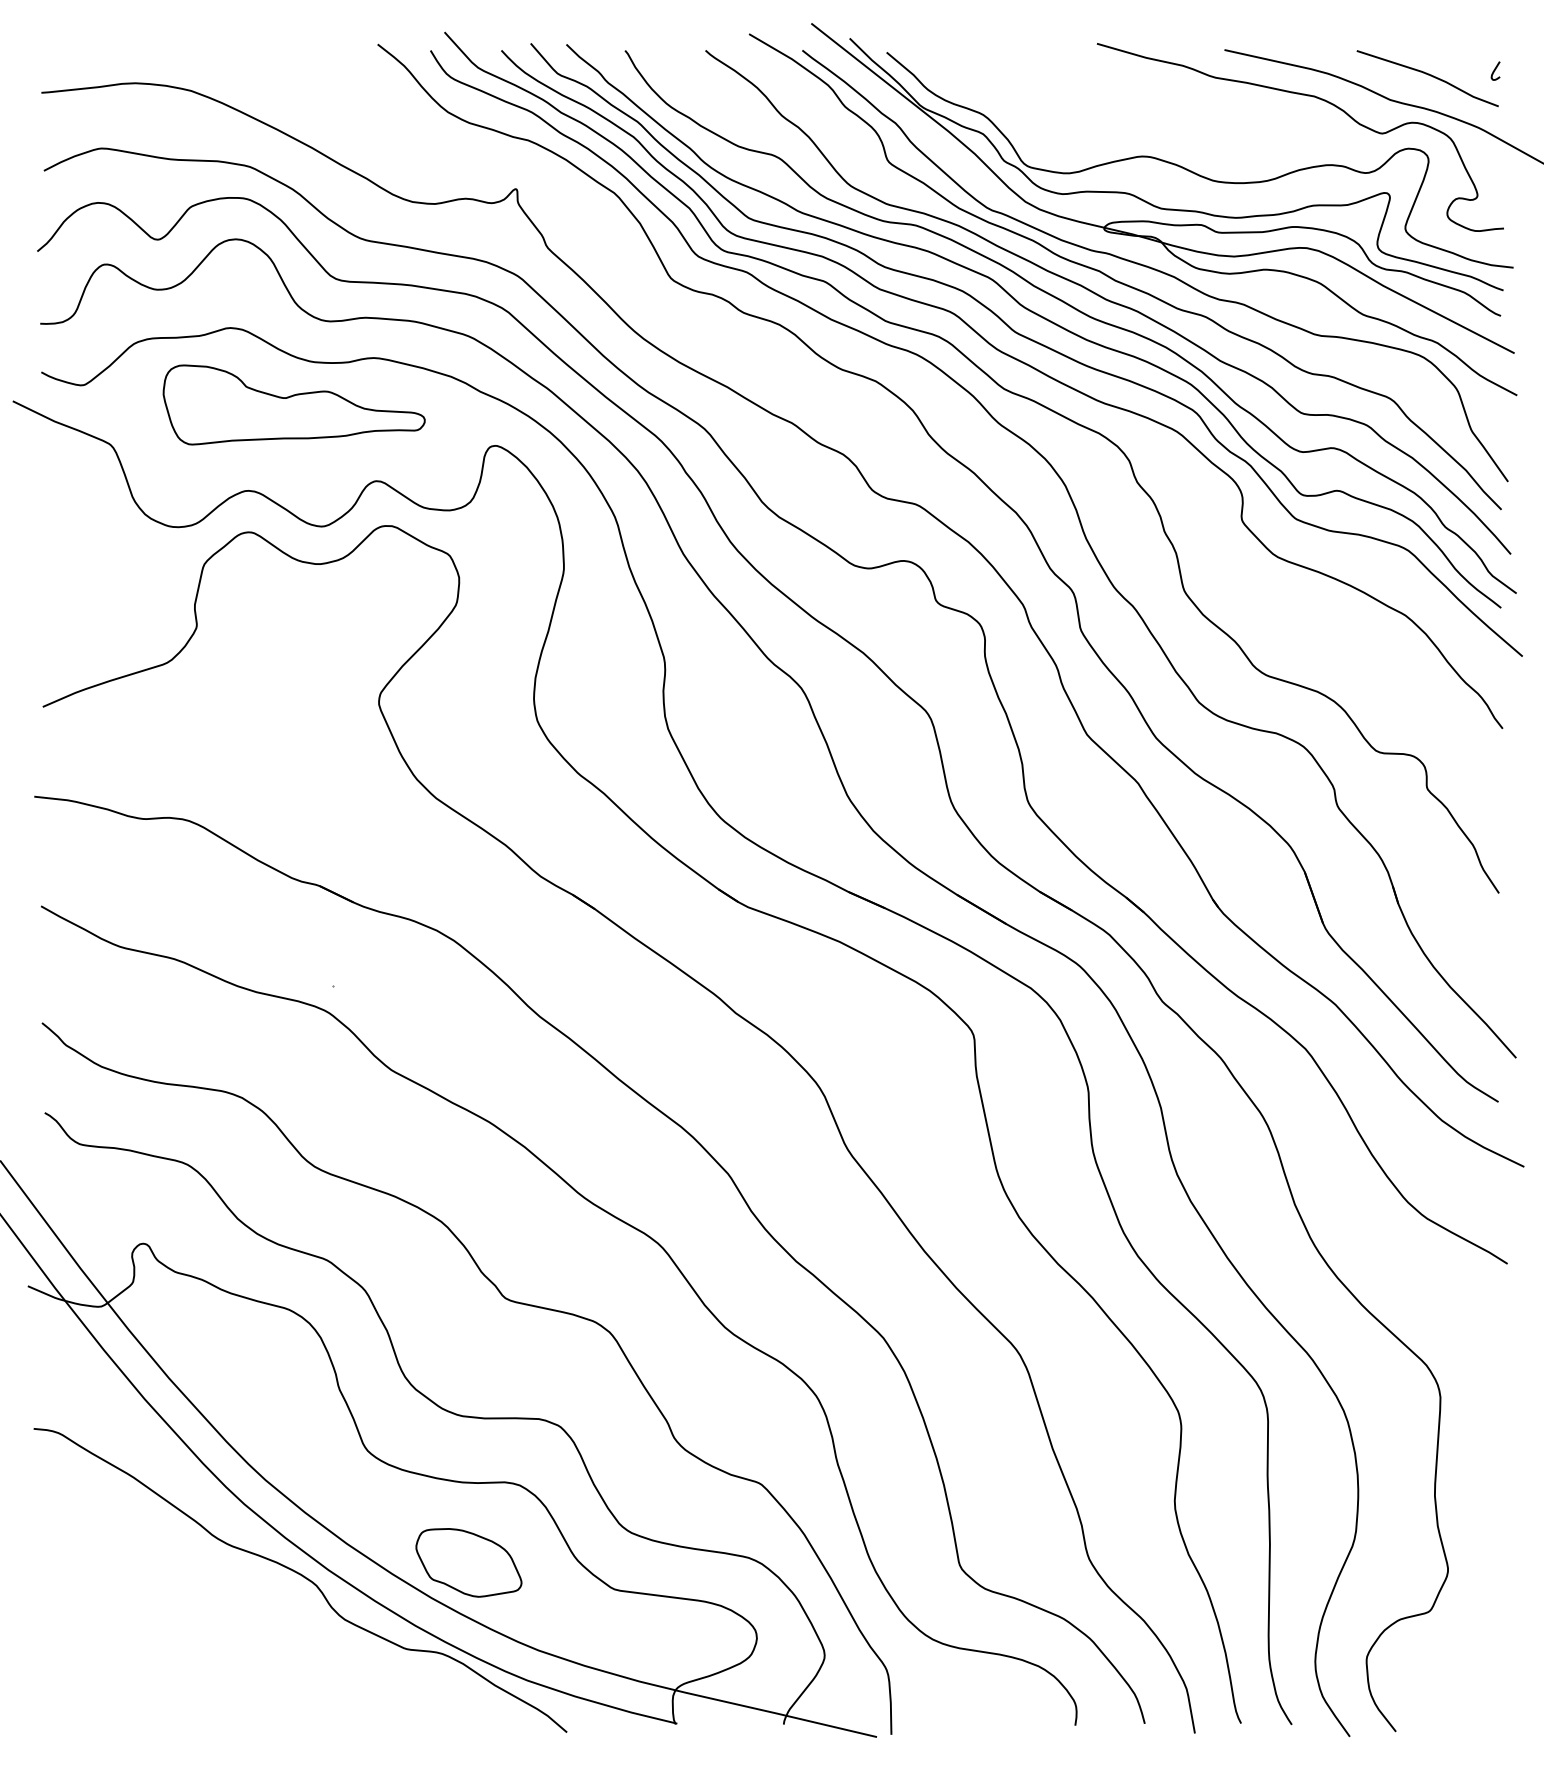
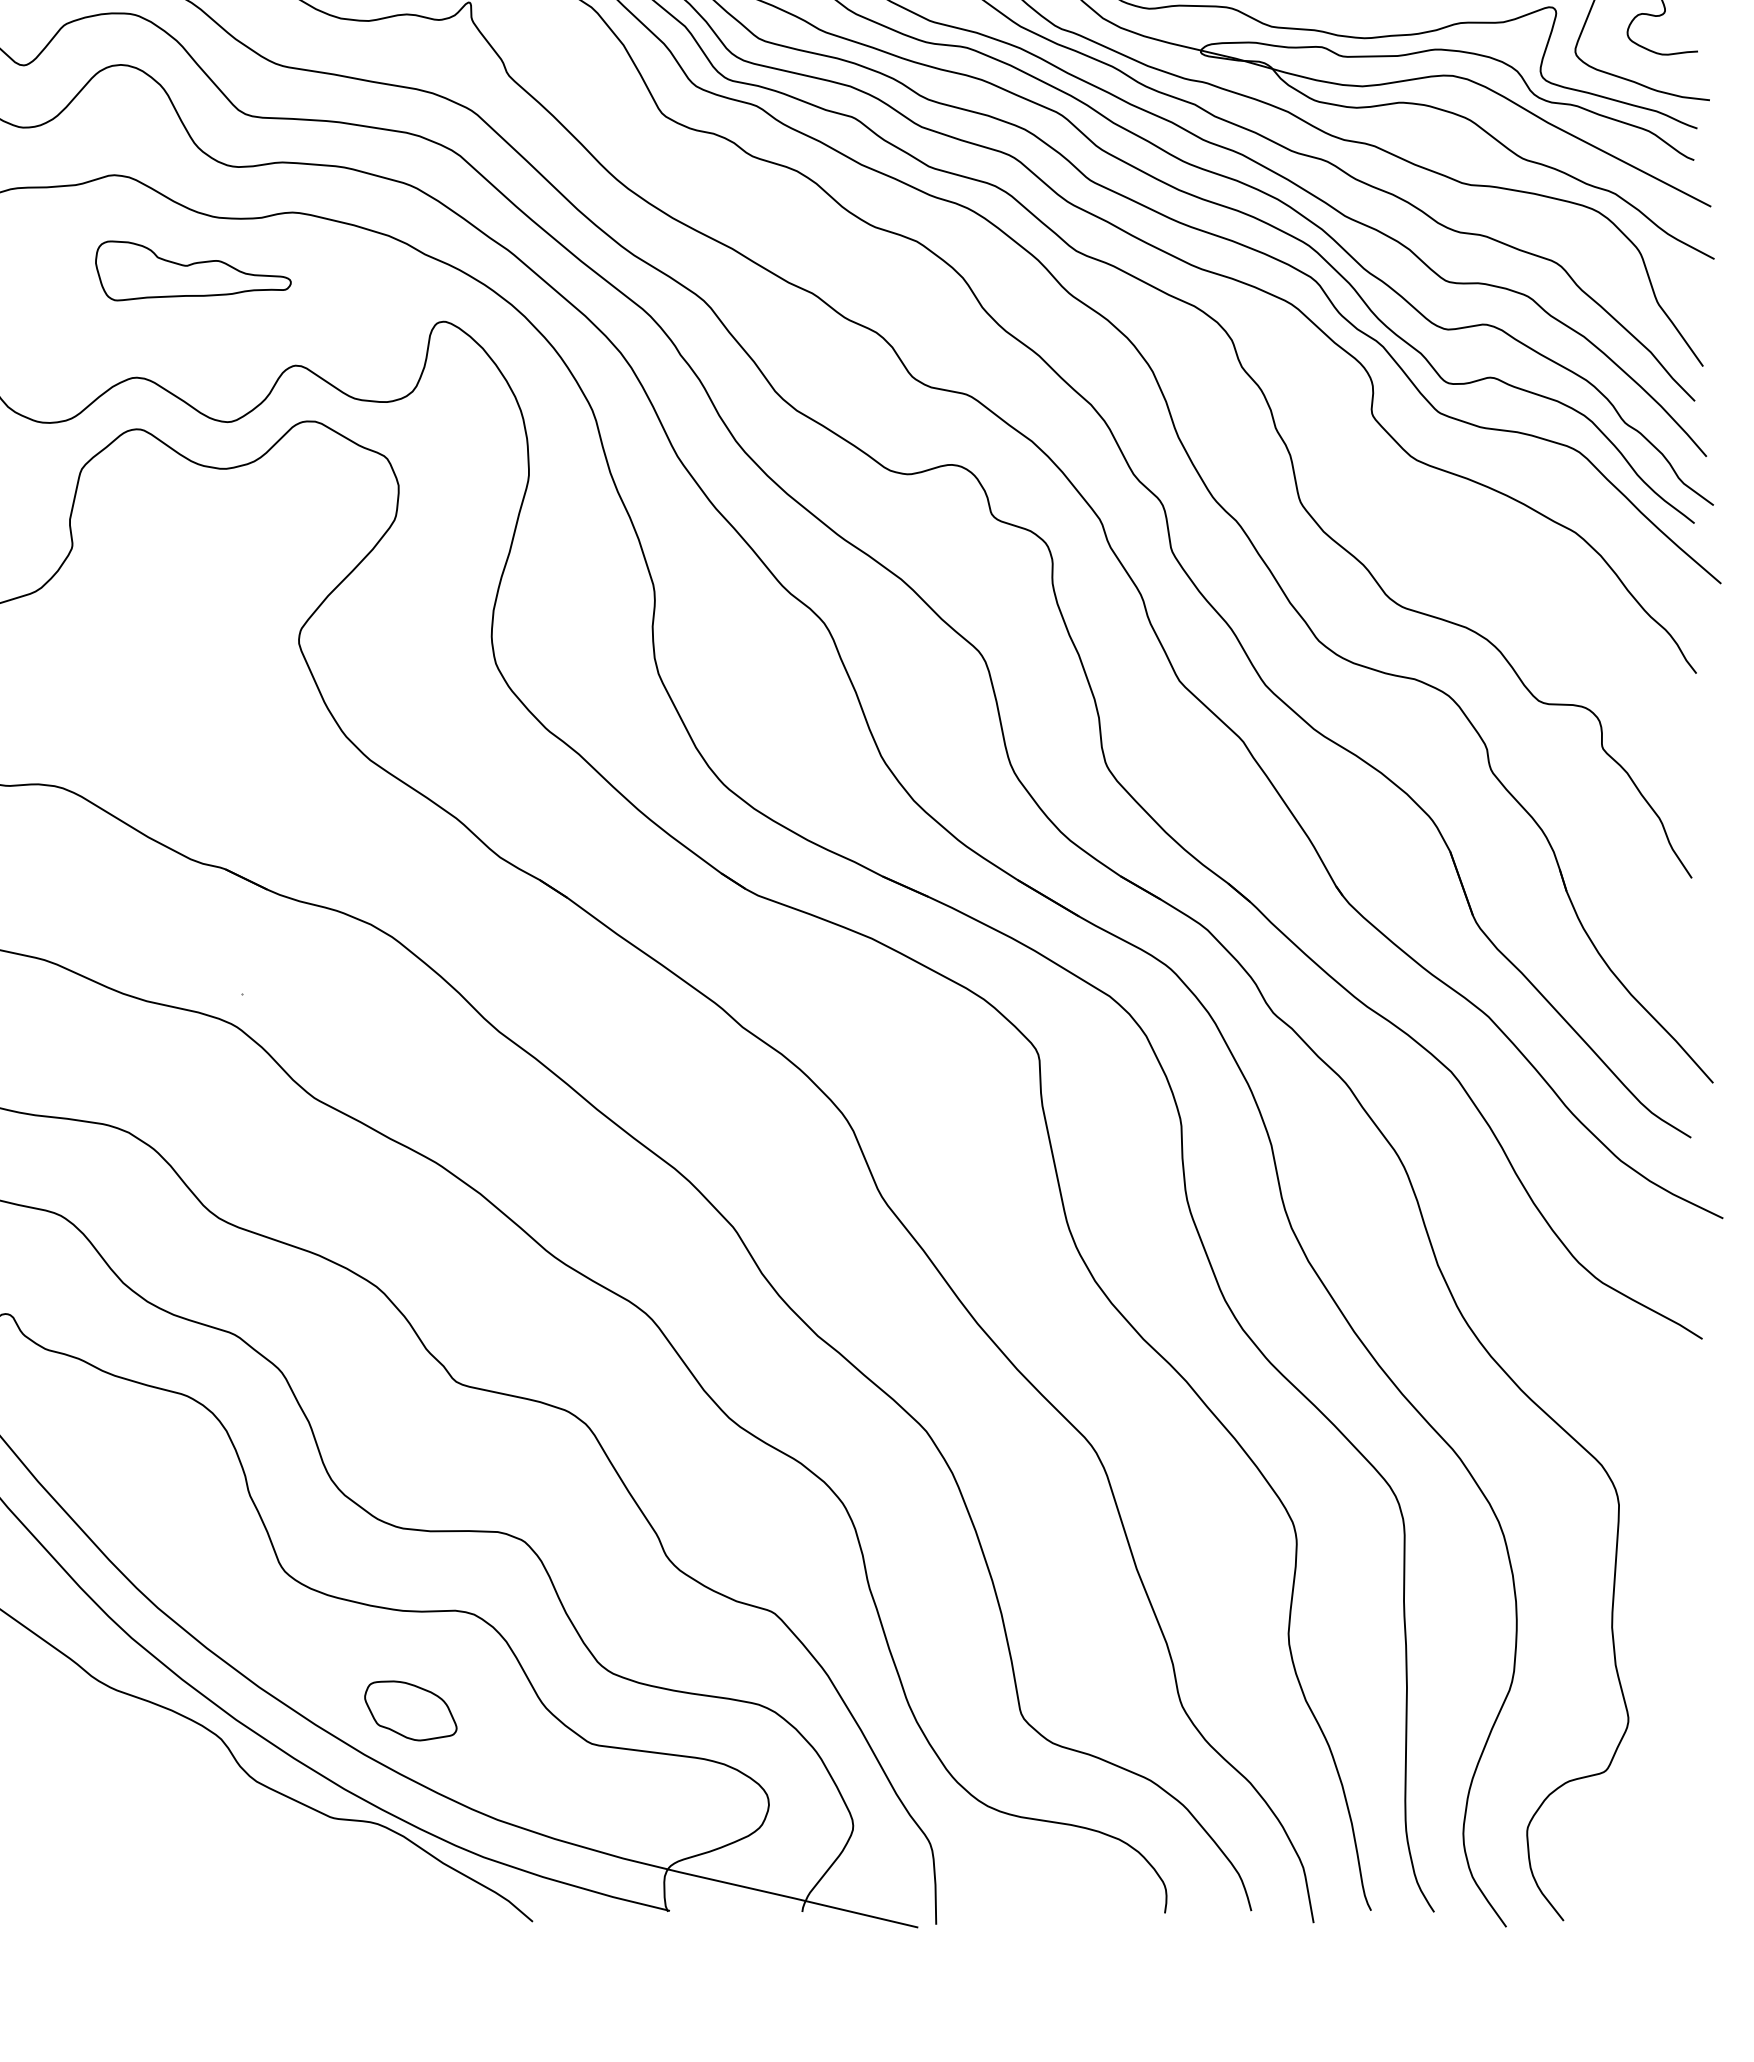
part: (293, 404) -> (192, 270), size x0.6
part: (468, 1562) -> (410, 1710), size x0.7

